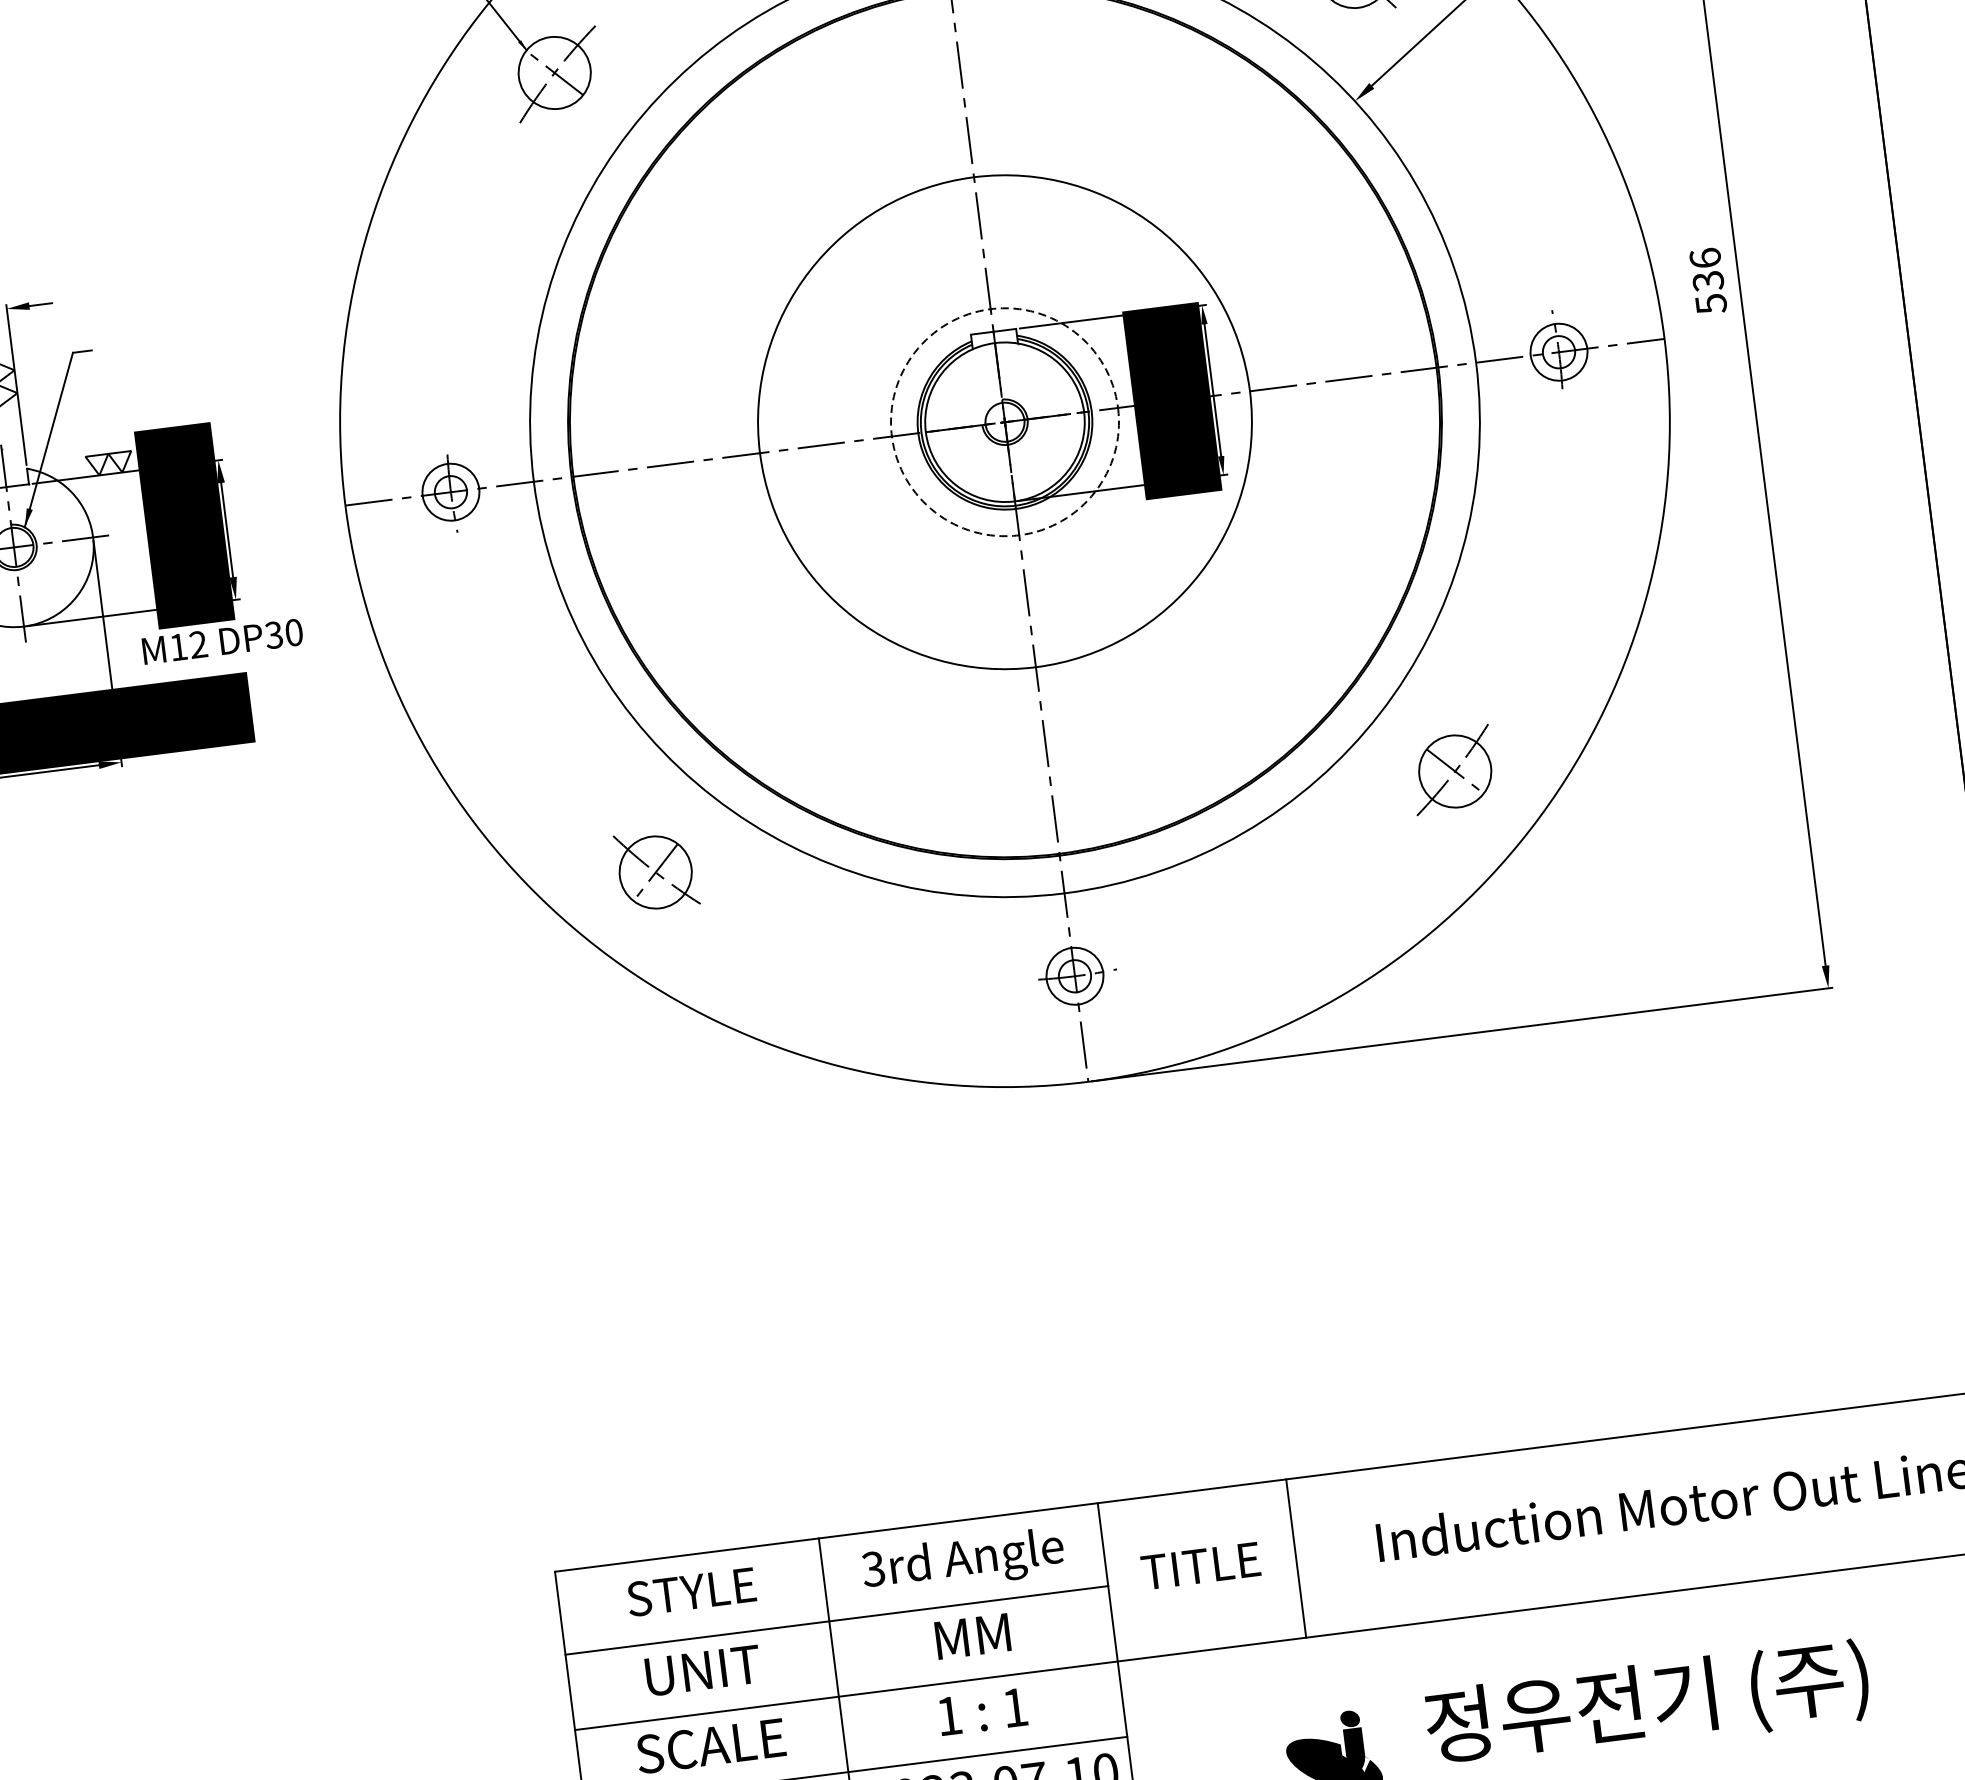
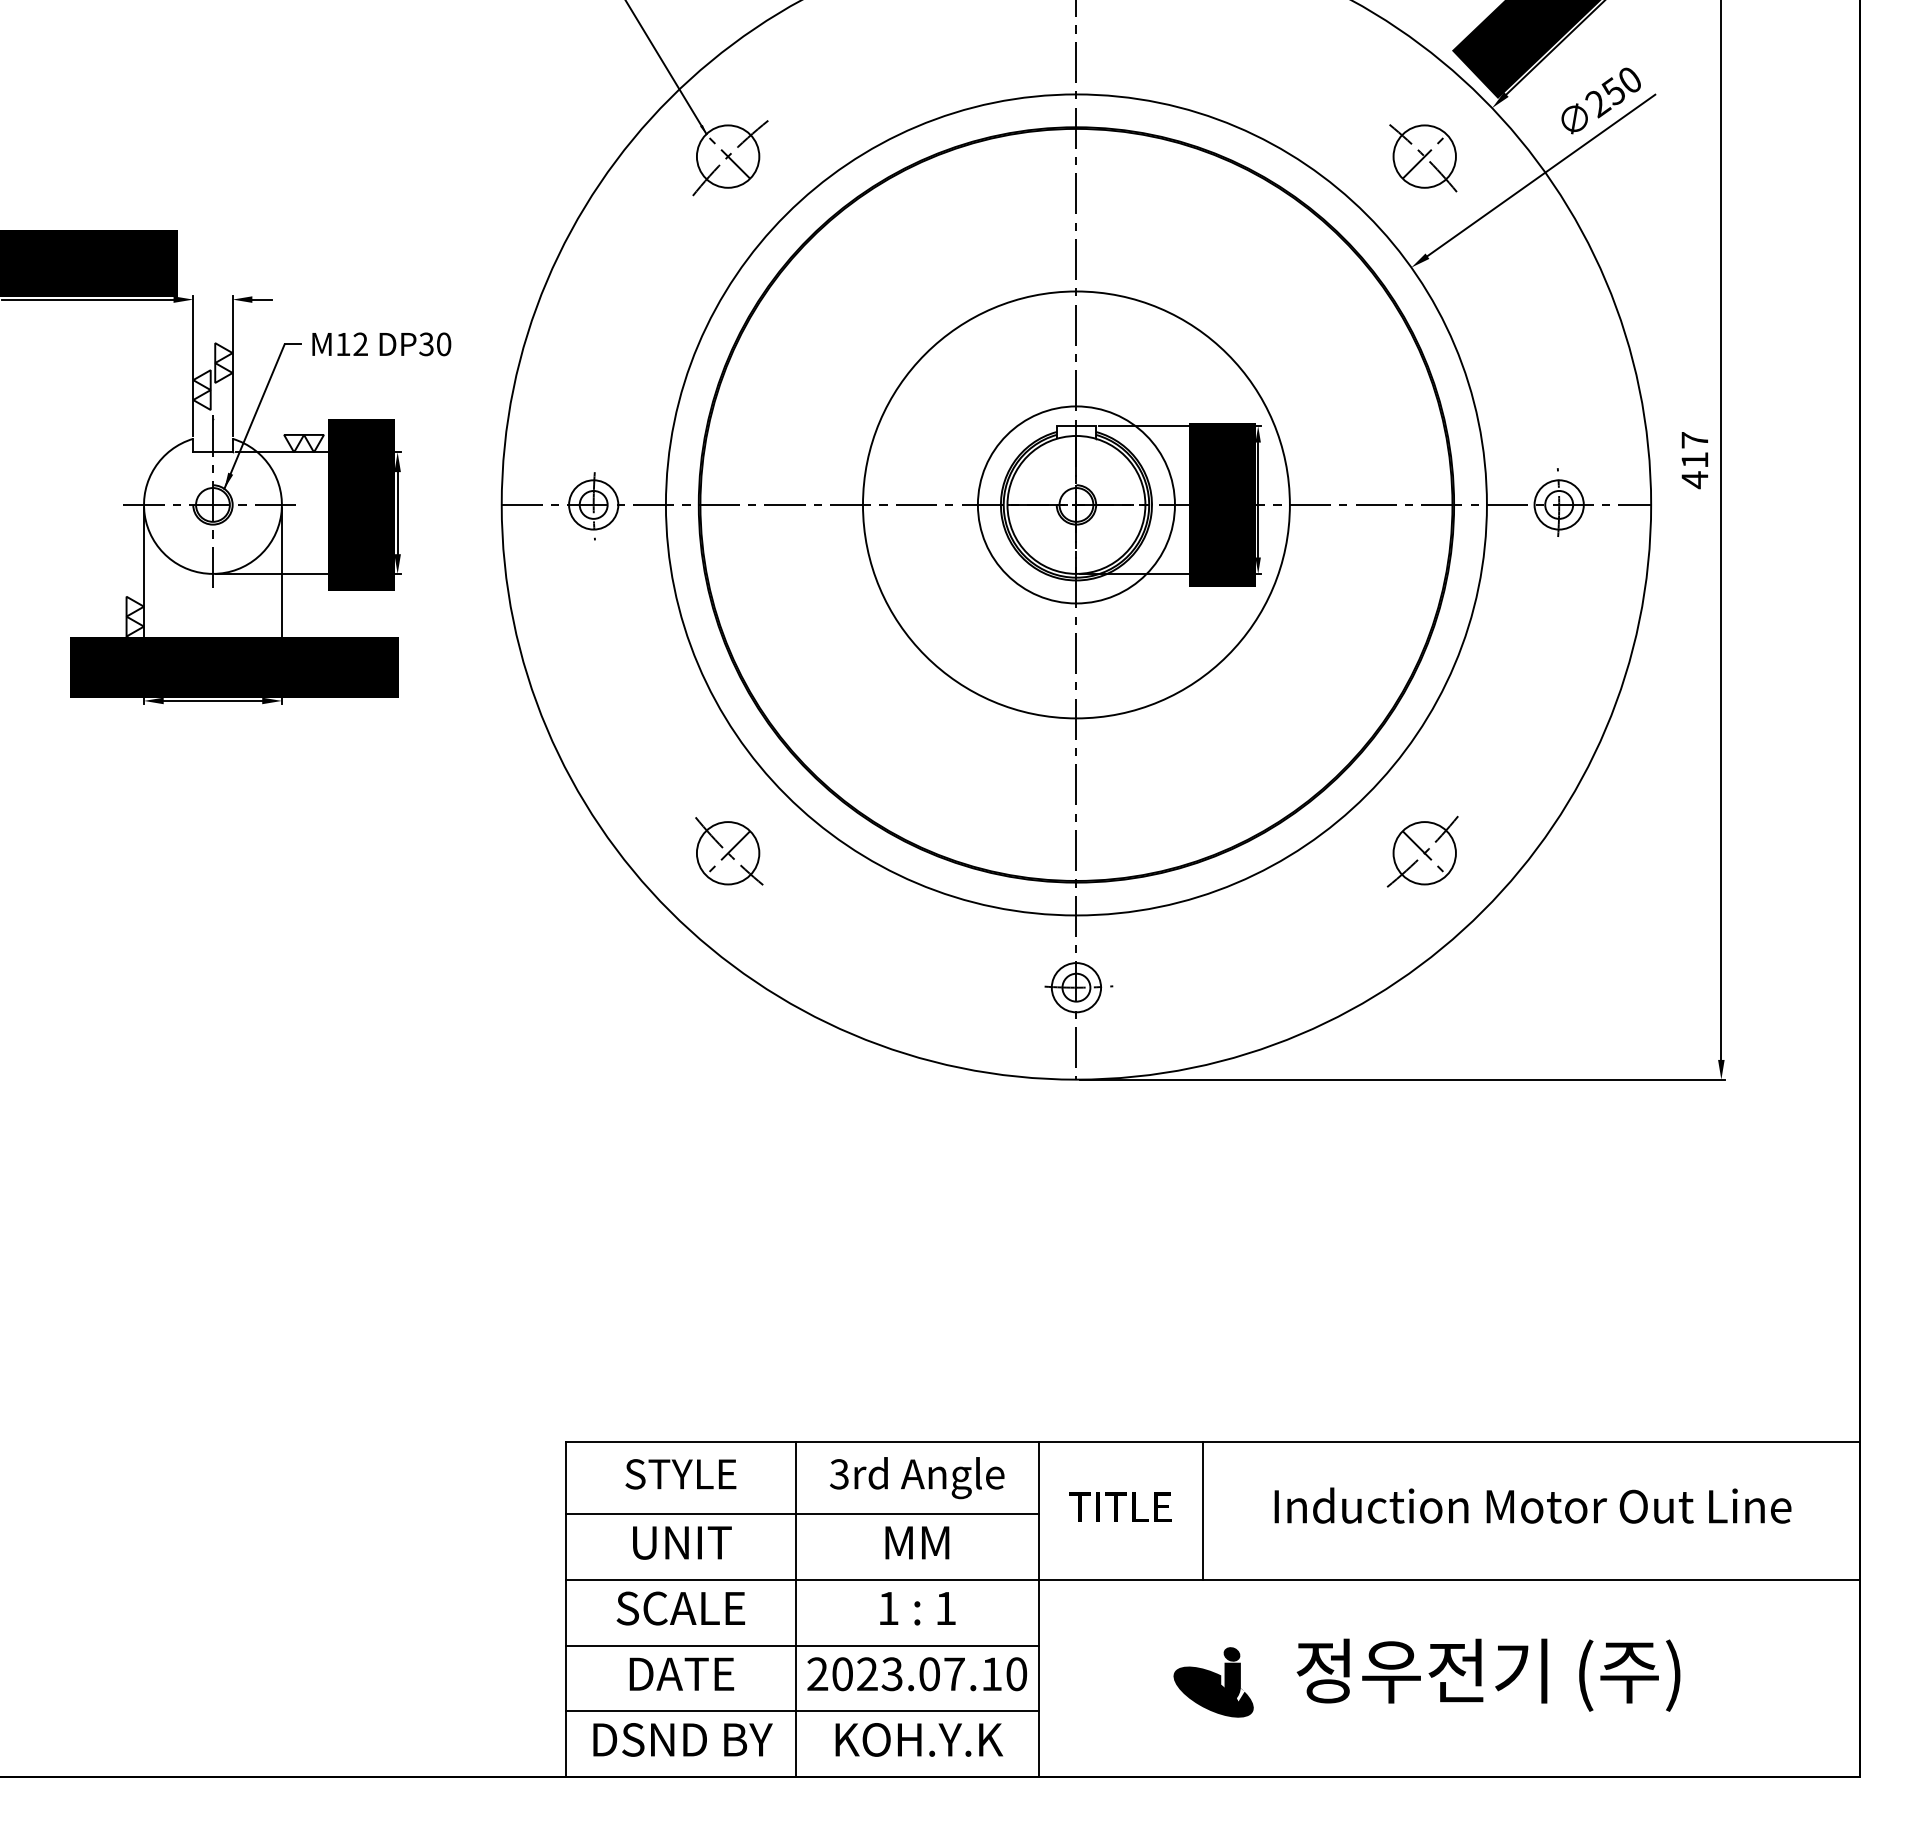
text: (1707, 281) -> (1694, 460), 536 -> 417
circle: (1003, 421) -> (1075, 504), dashed -> solid
text: (222, 641) -> (381, 344), moved

